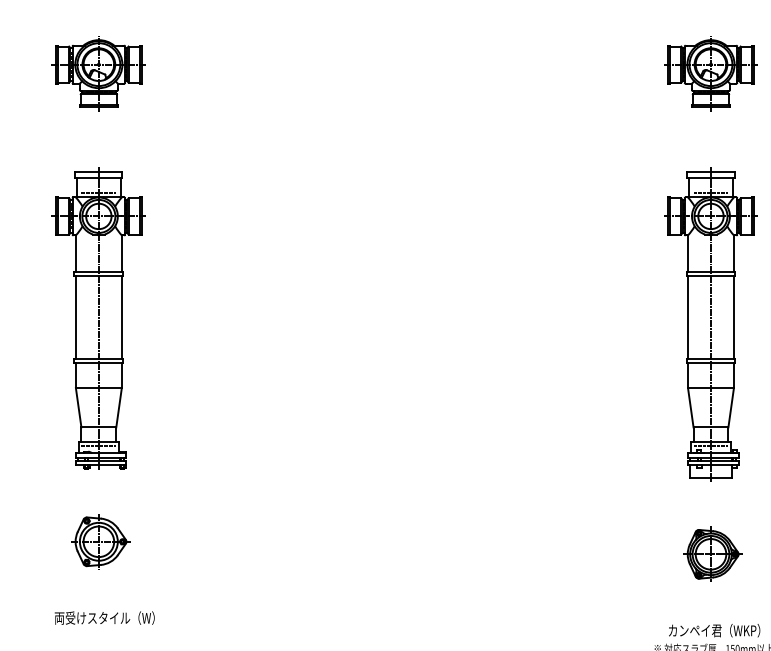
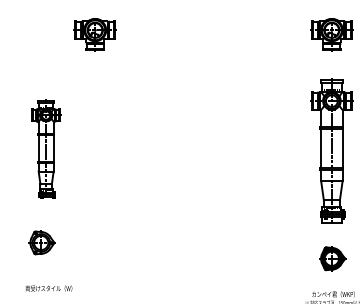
part: (97, 73) -> (94, 34), moved
part: (97, 317) -> (45, 148), size x0.7
part: (99, 540) -> (41, 242), moved

